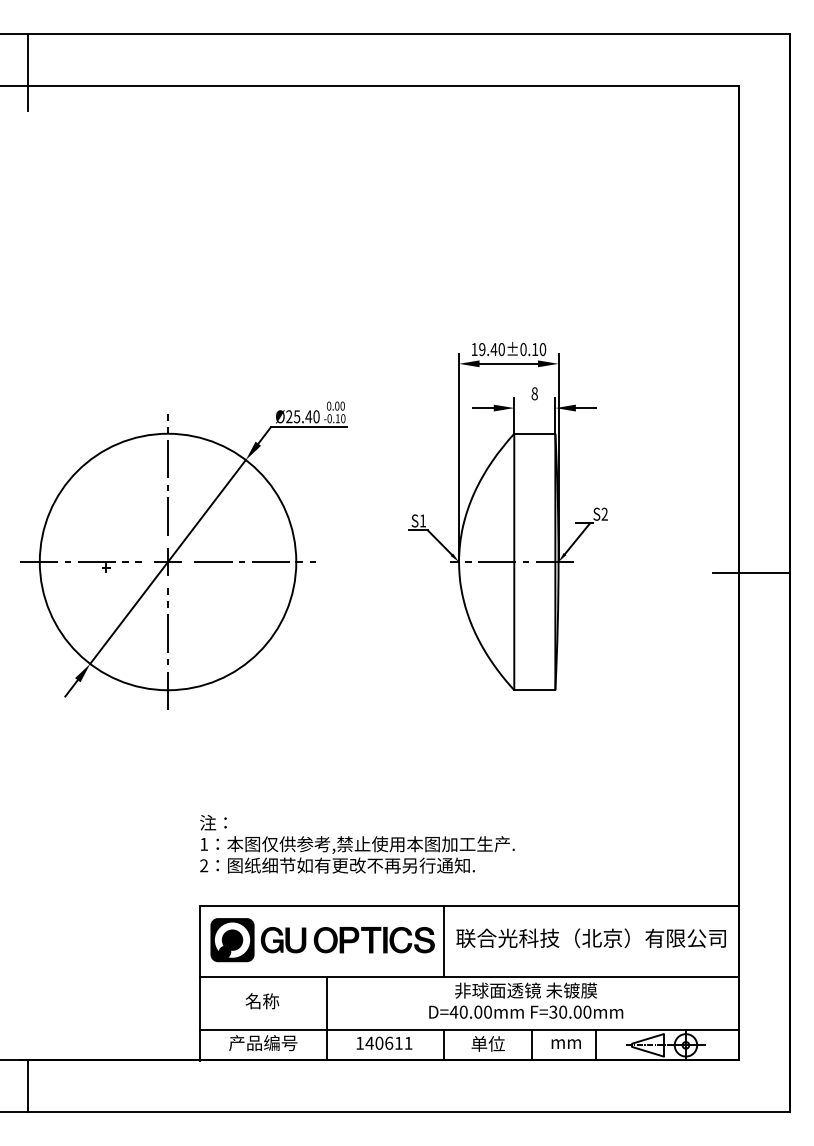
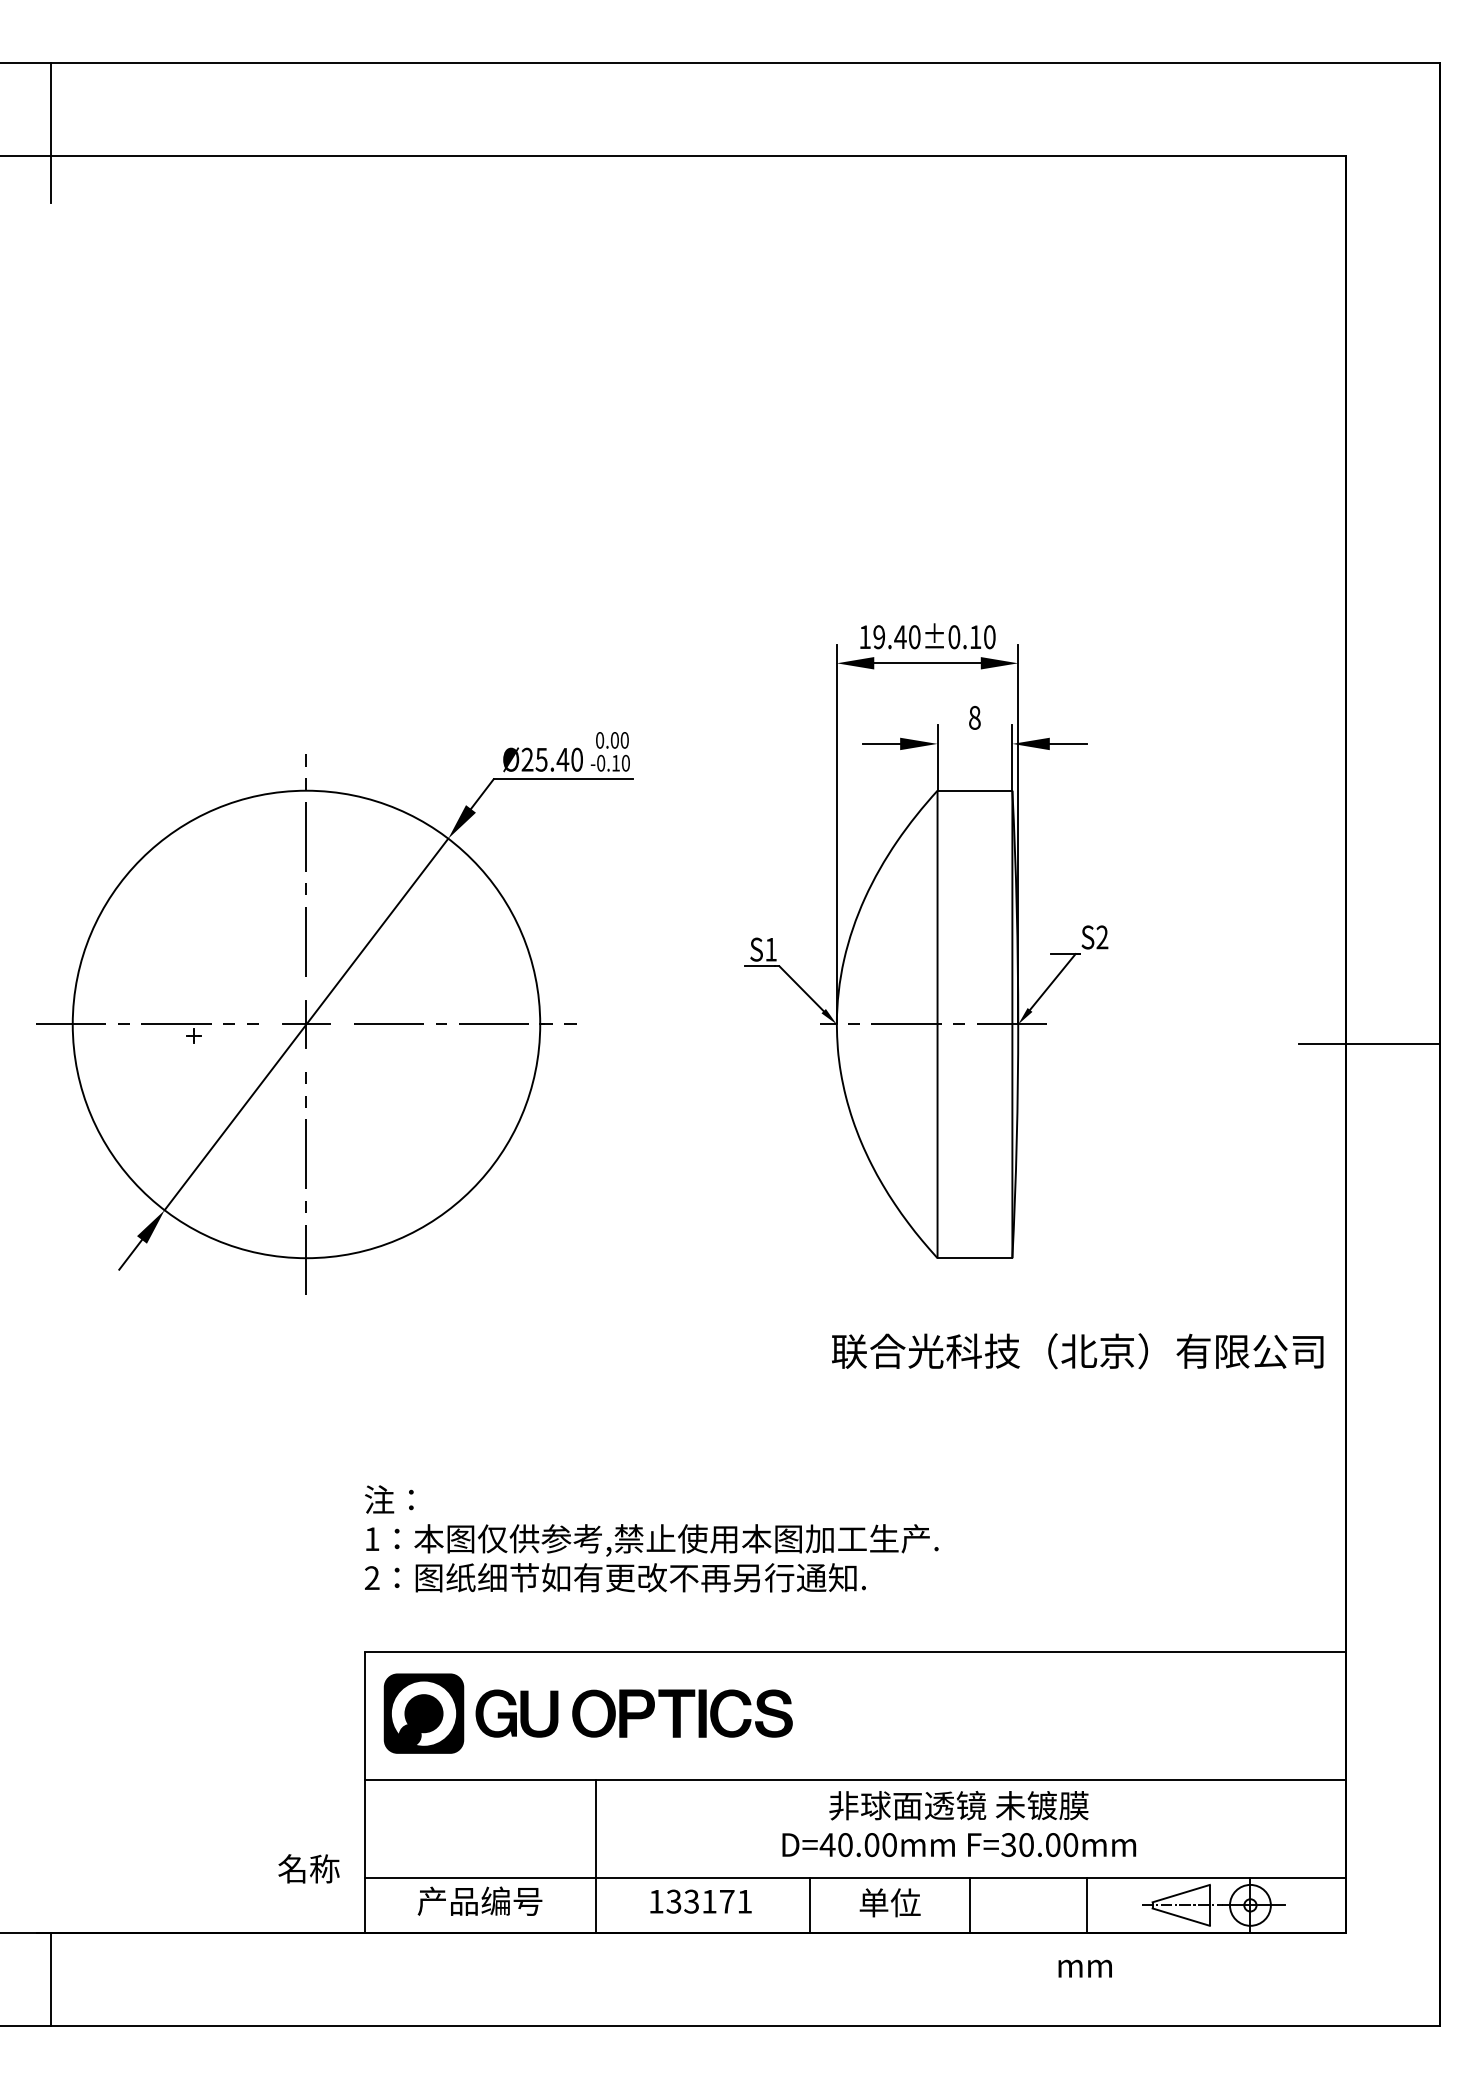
text: (590, 938) -> (1076, 1351), moved
line: (444, 941) -> (810, 1716), removed
text: (262, 1001) -> (309, 1869), moved
text: (383, 1042) -> (699, 1900), 140611 -> 133171
text: (565, 1043) -> (1083, 1967), moved

